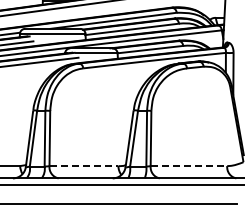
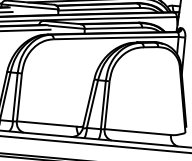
line: (84, 166) -> (47, 124), dashed -> solid
line: (189, 166) -> (138, 132), dashed -> solid

